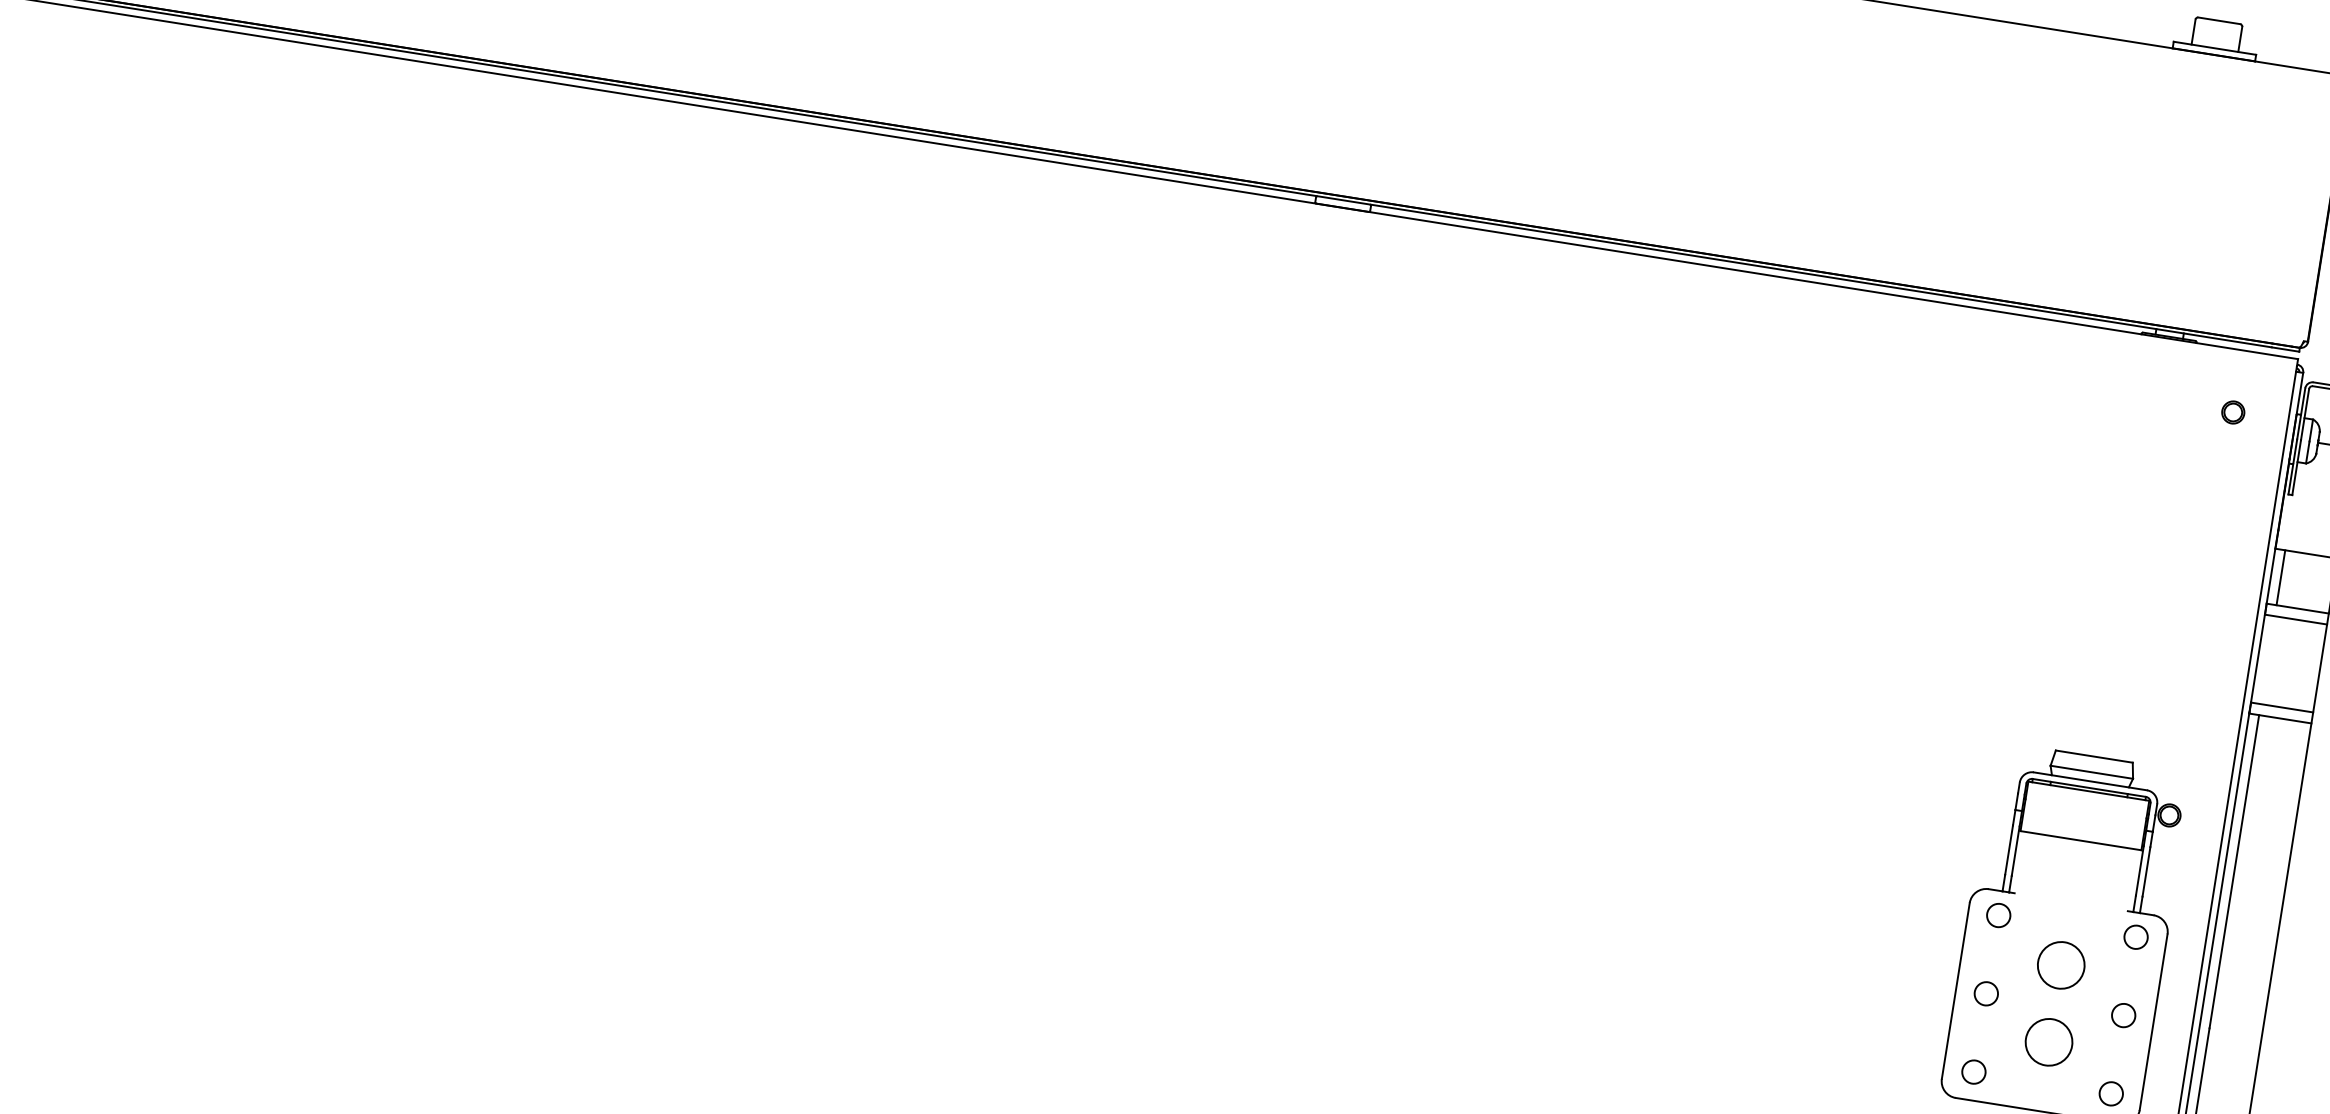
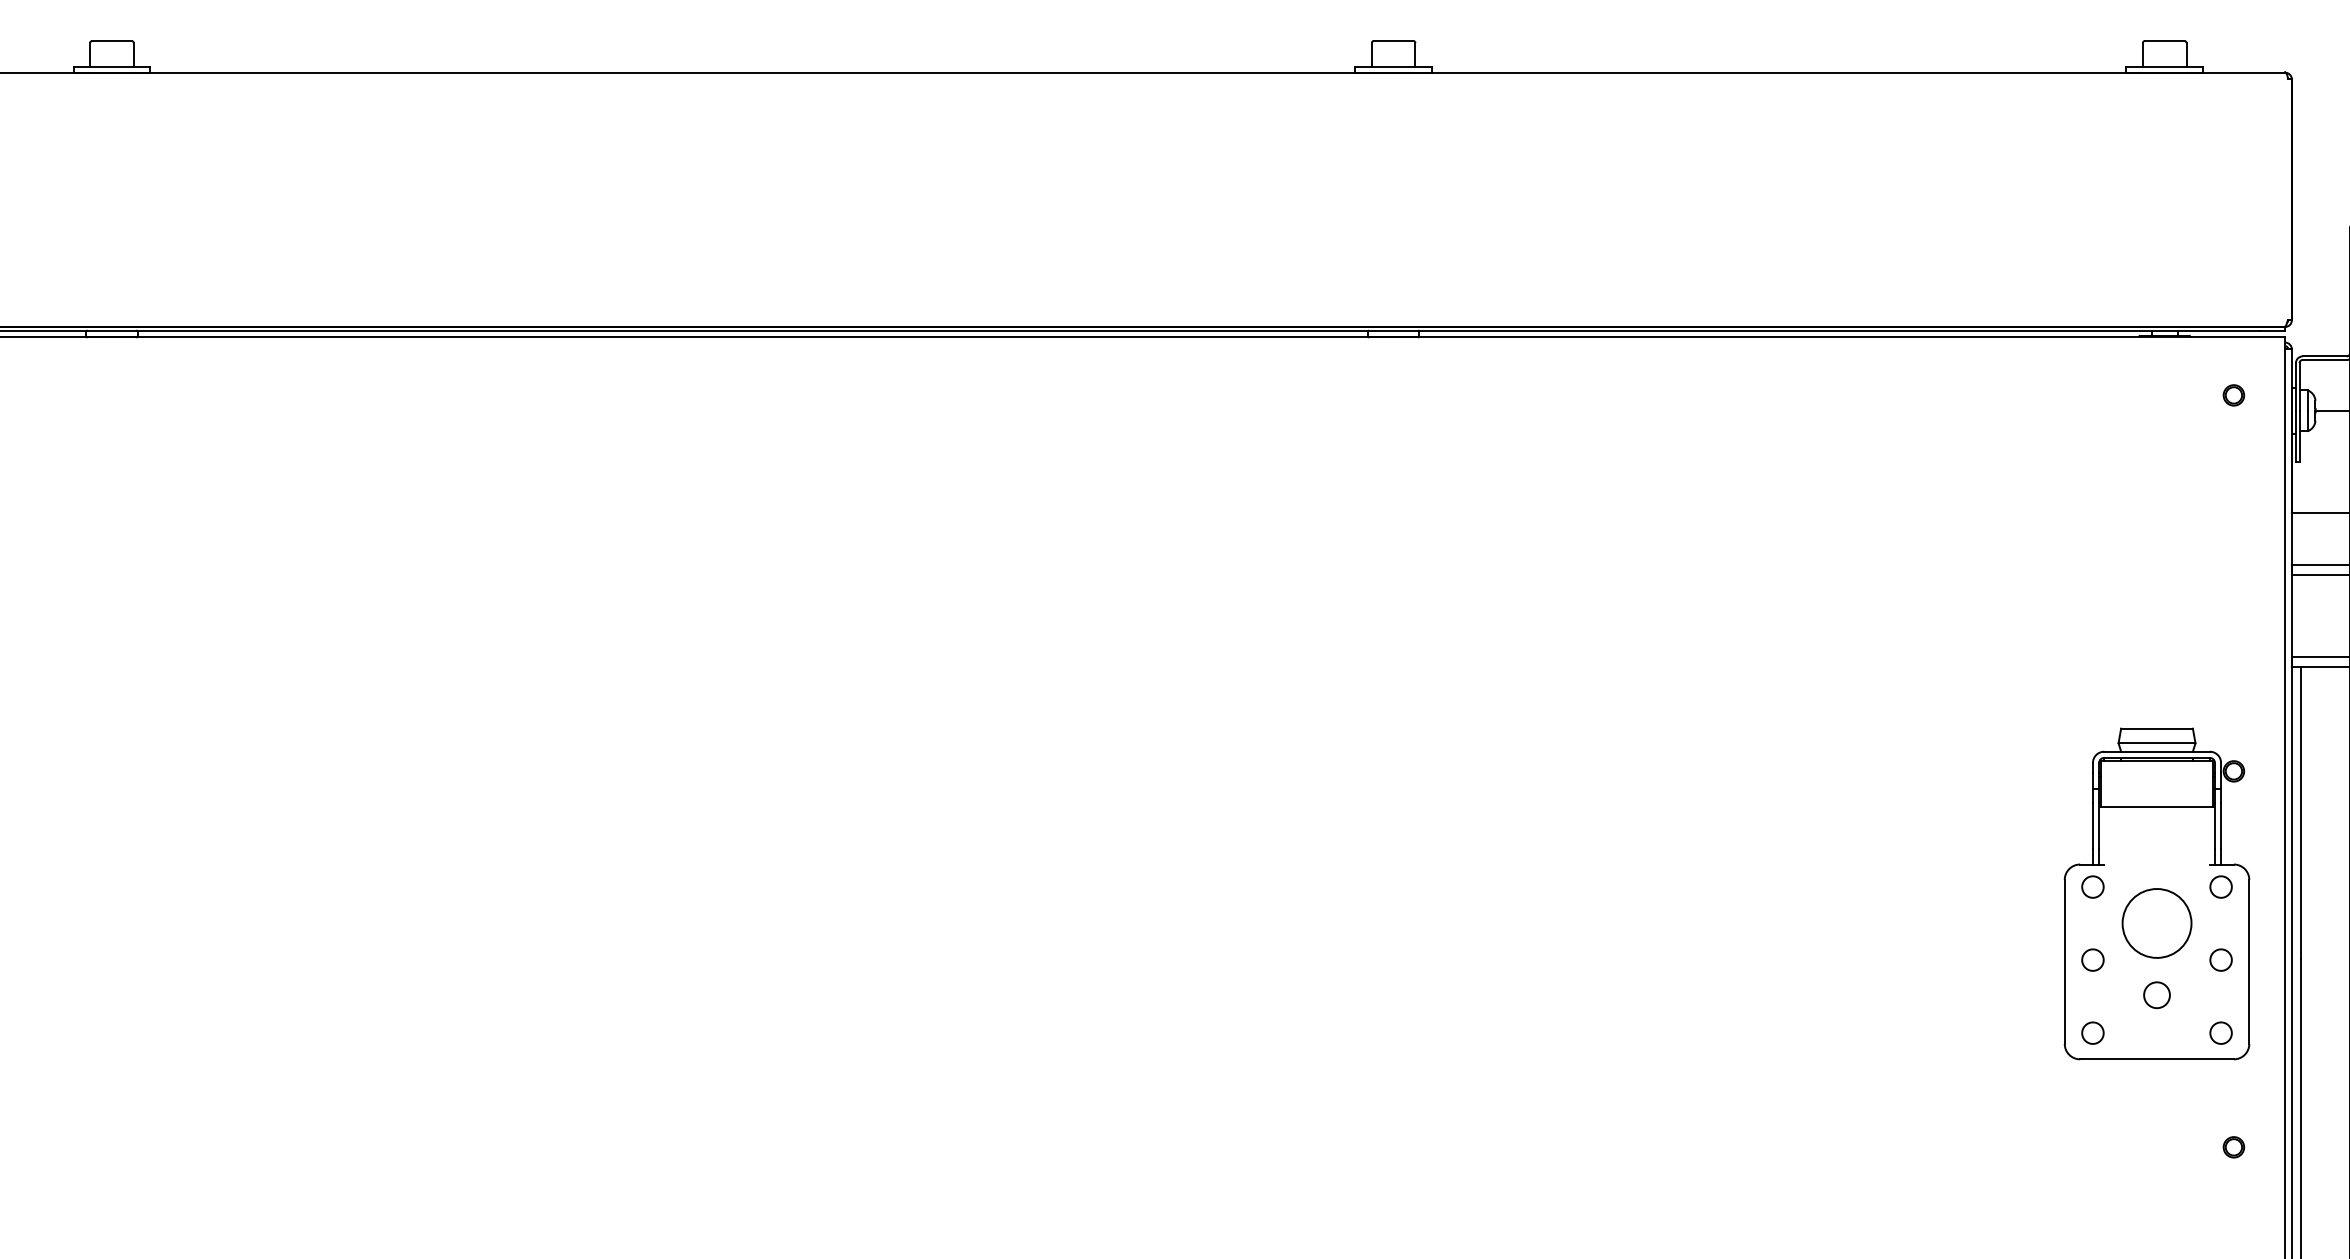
line: (2281, 577) -> (2301, 538), removed
circle: (2060, 965) -> (2156, 923), size x1.6
circle: (2048, 1041) -> (2156, 994), size x0.6

